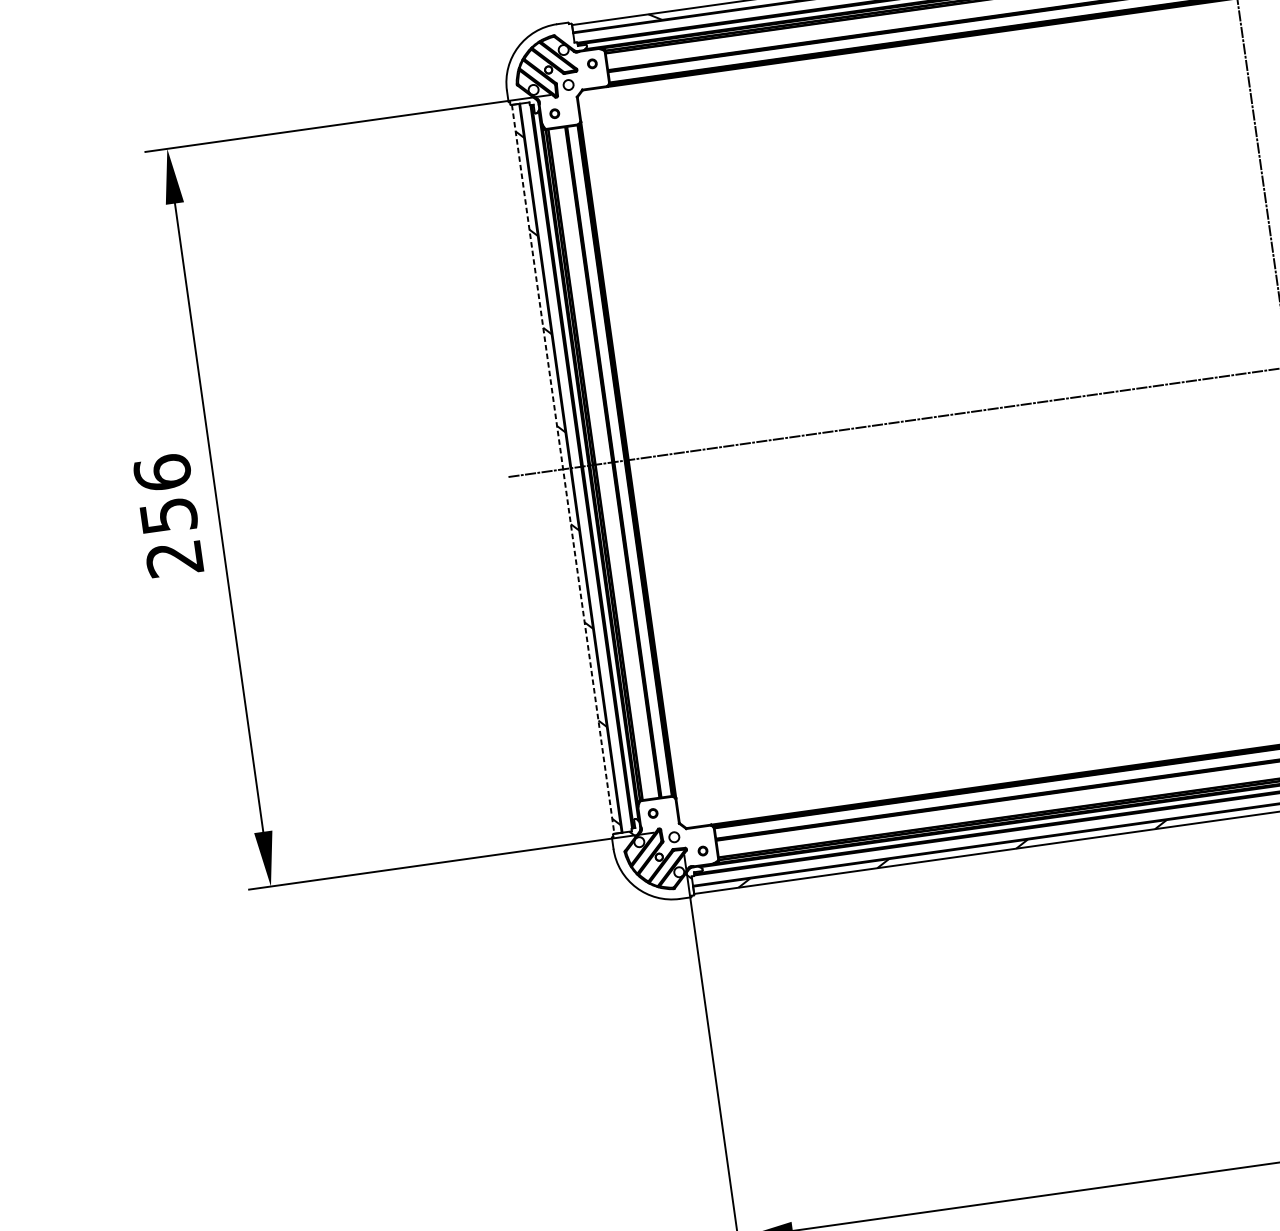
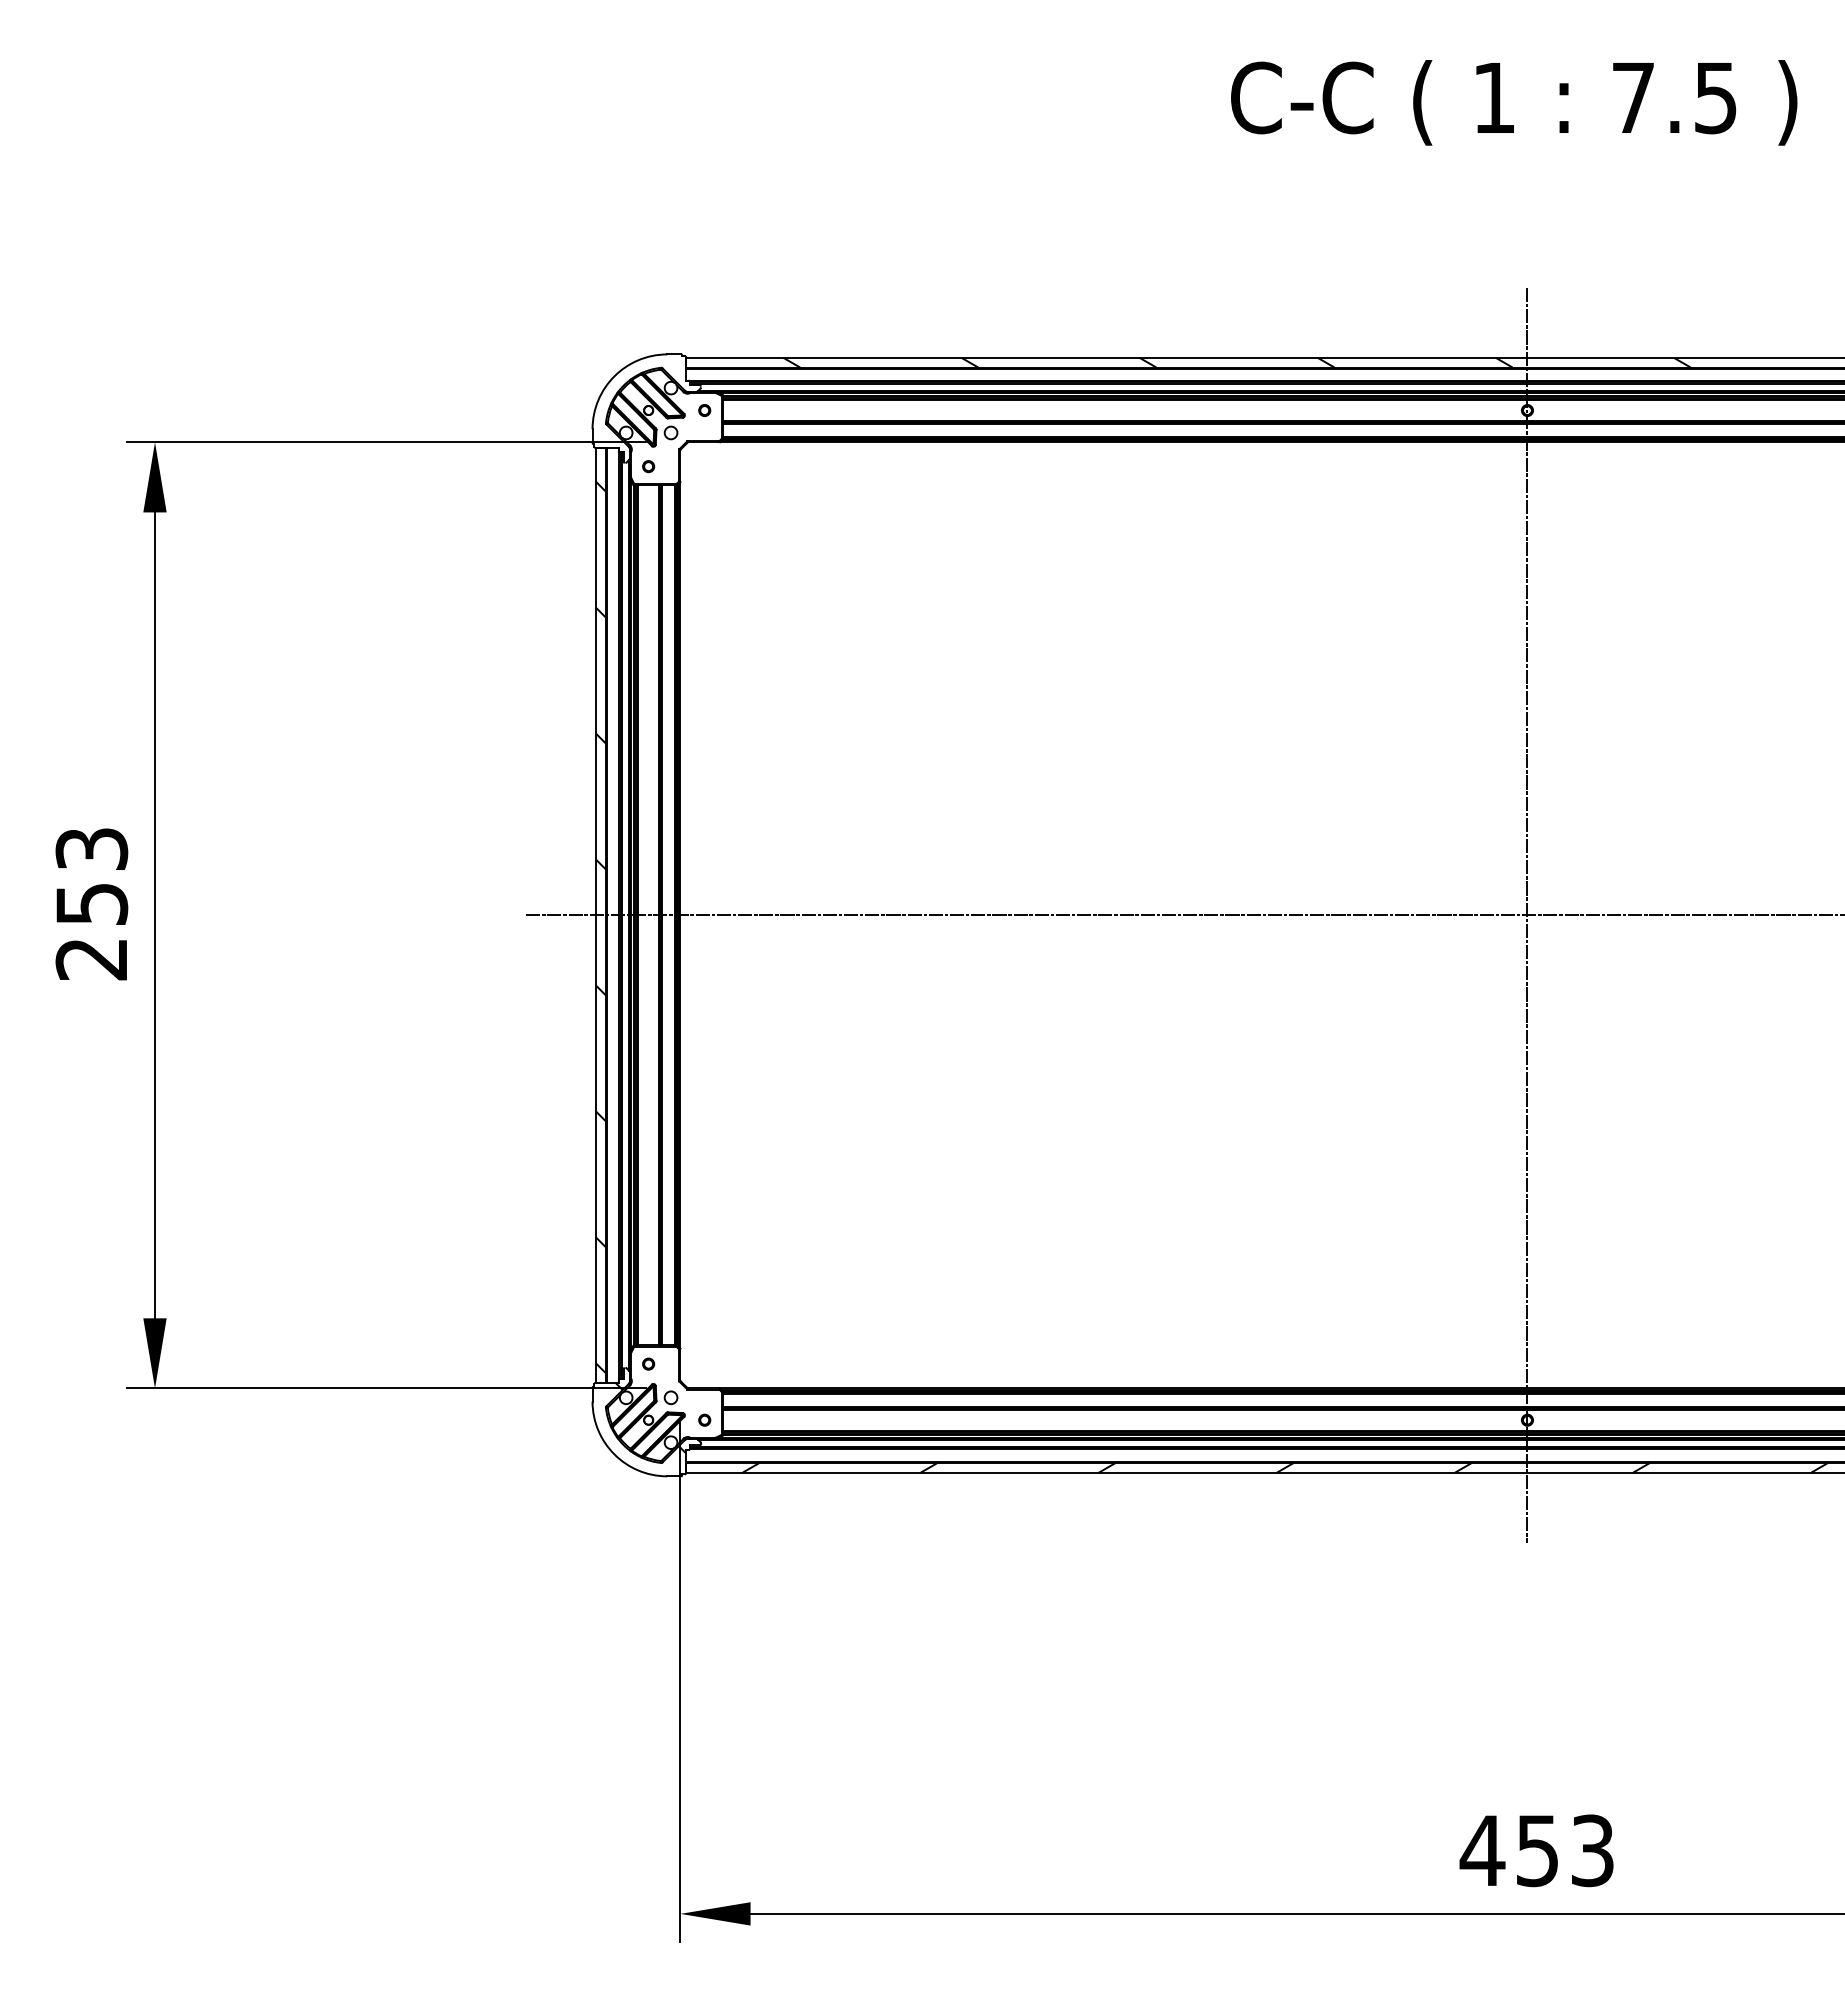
line: (563, 469) -> (596, 915), dashed -> solid
text: (162, 472) -> (91, 848), 256 -> 253

